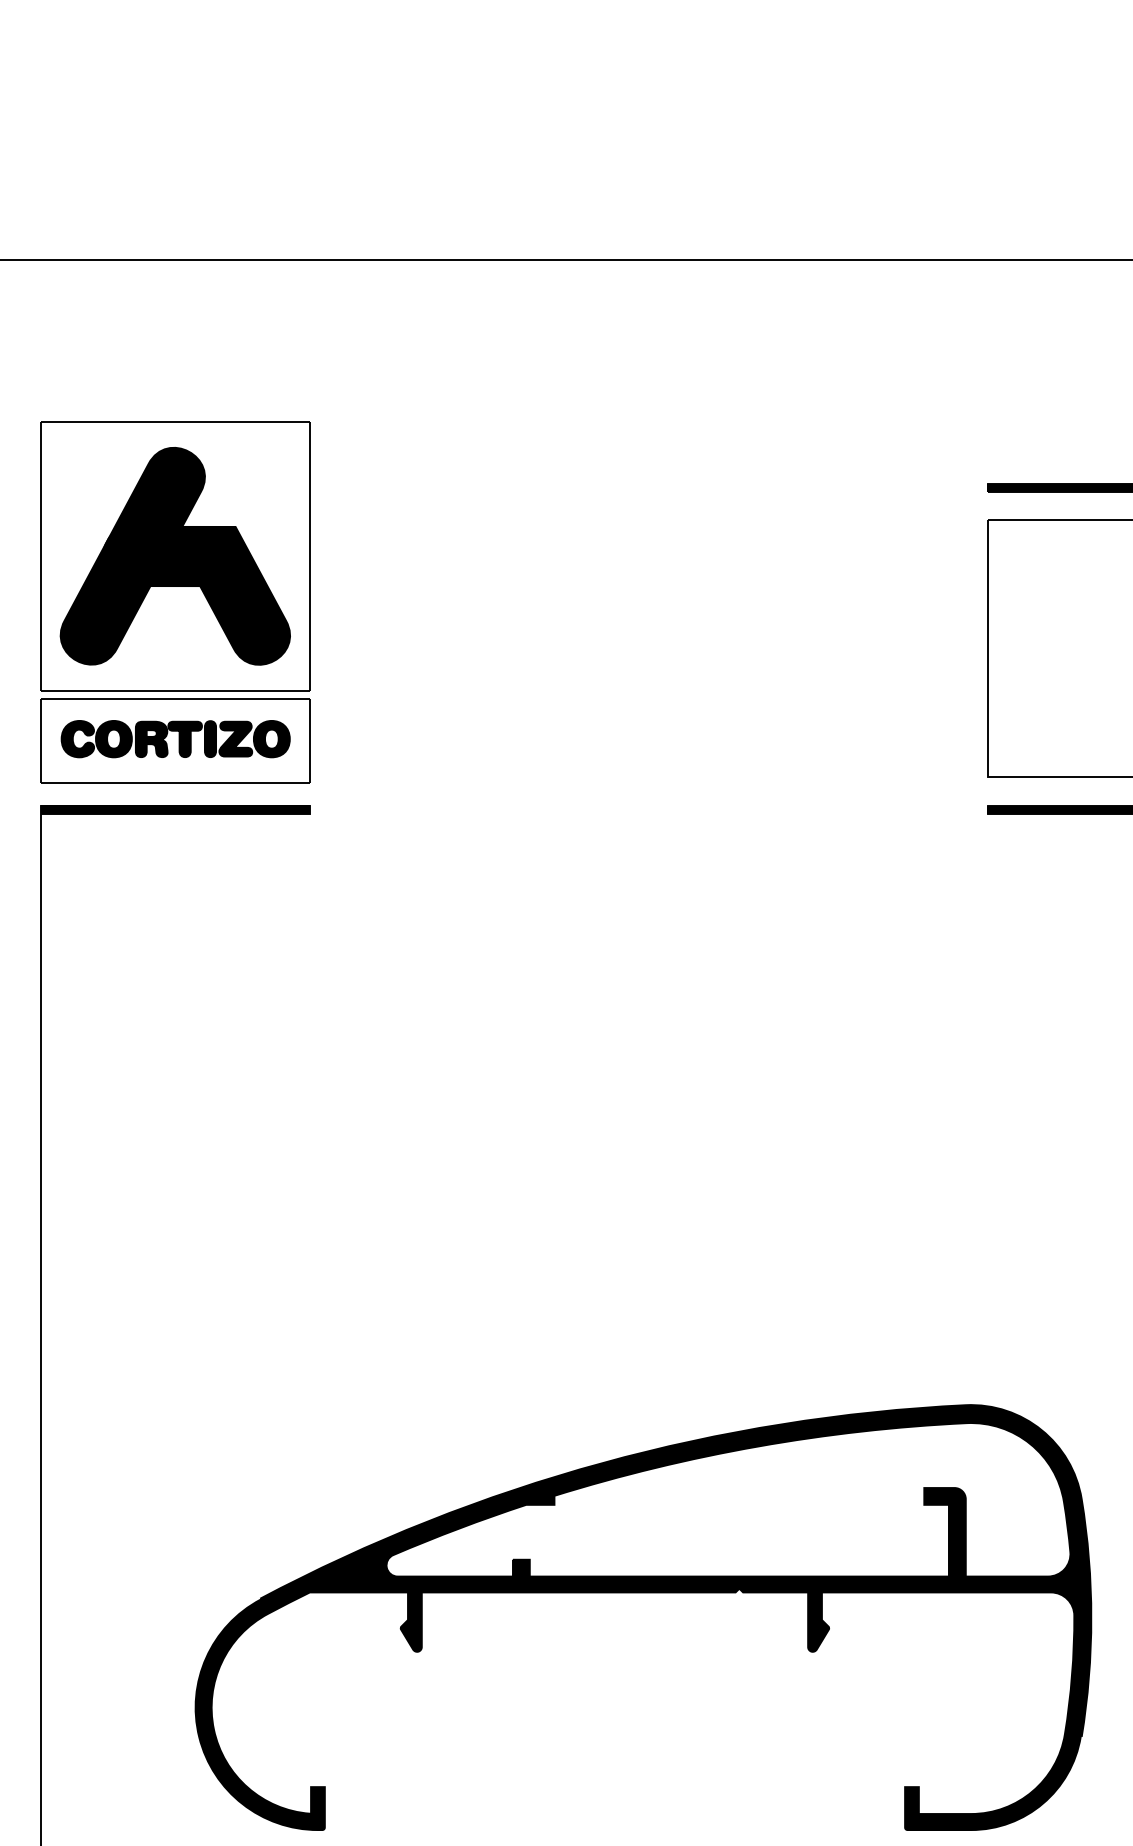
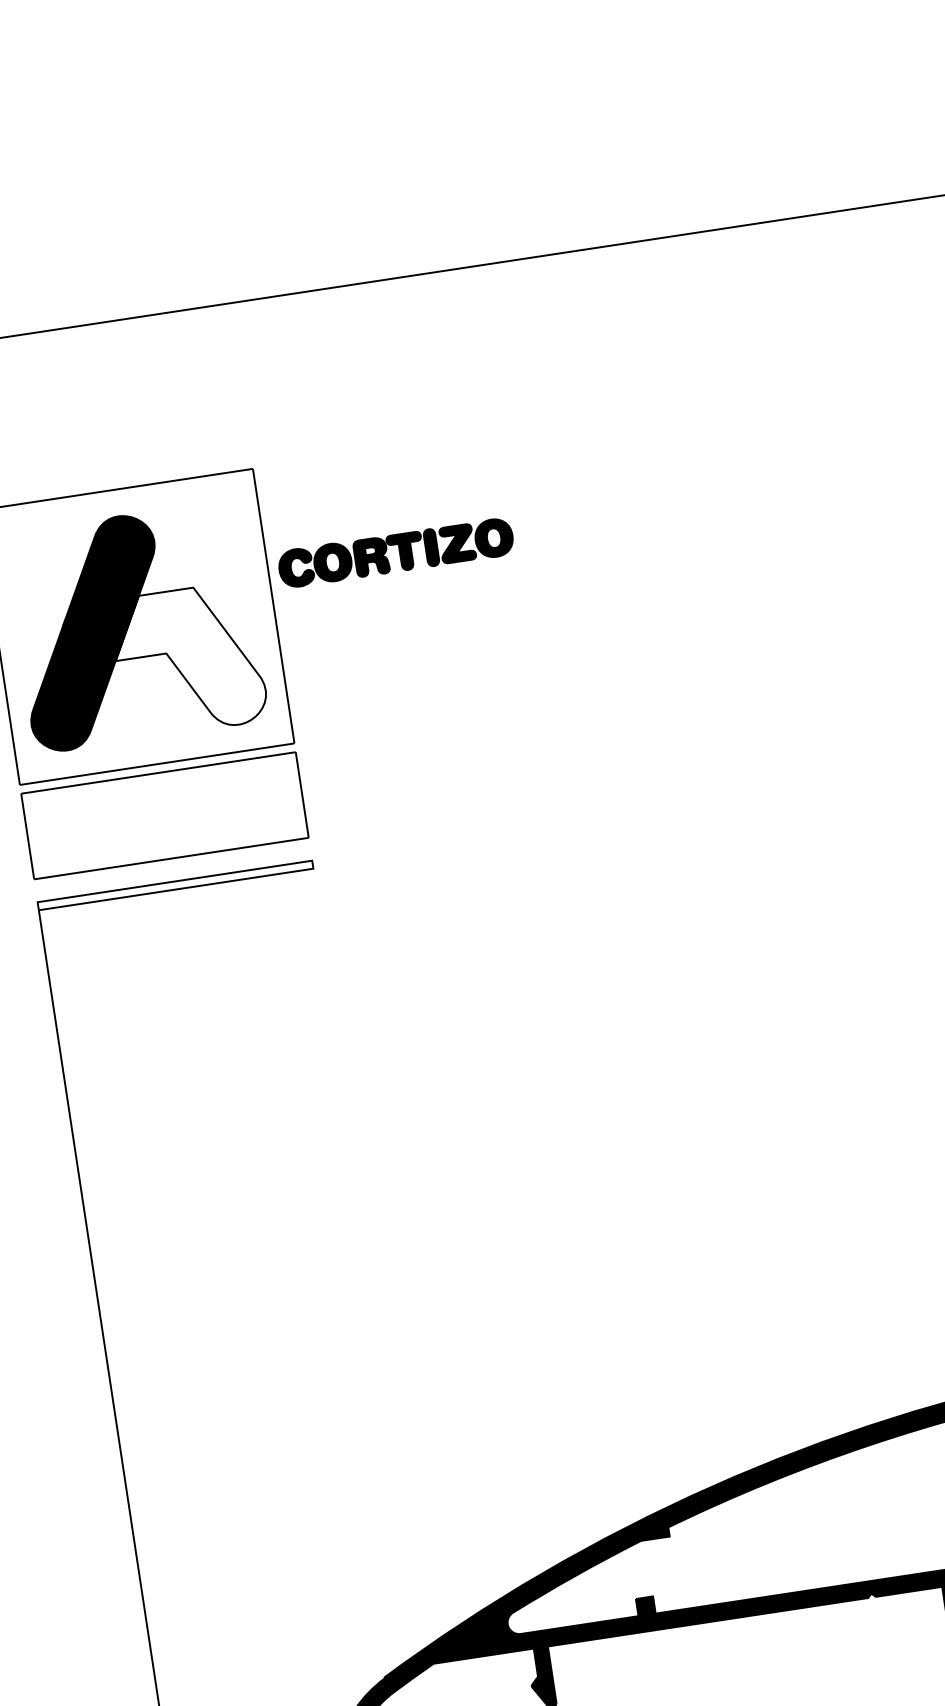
fill: (219, 595) -> (187, 660), removed
part: (175, 739) -> (395, 553), moved
hatch: (174, 808) -> (174, 884), removed

